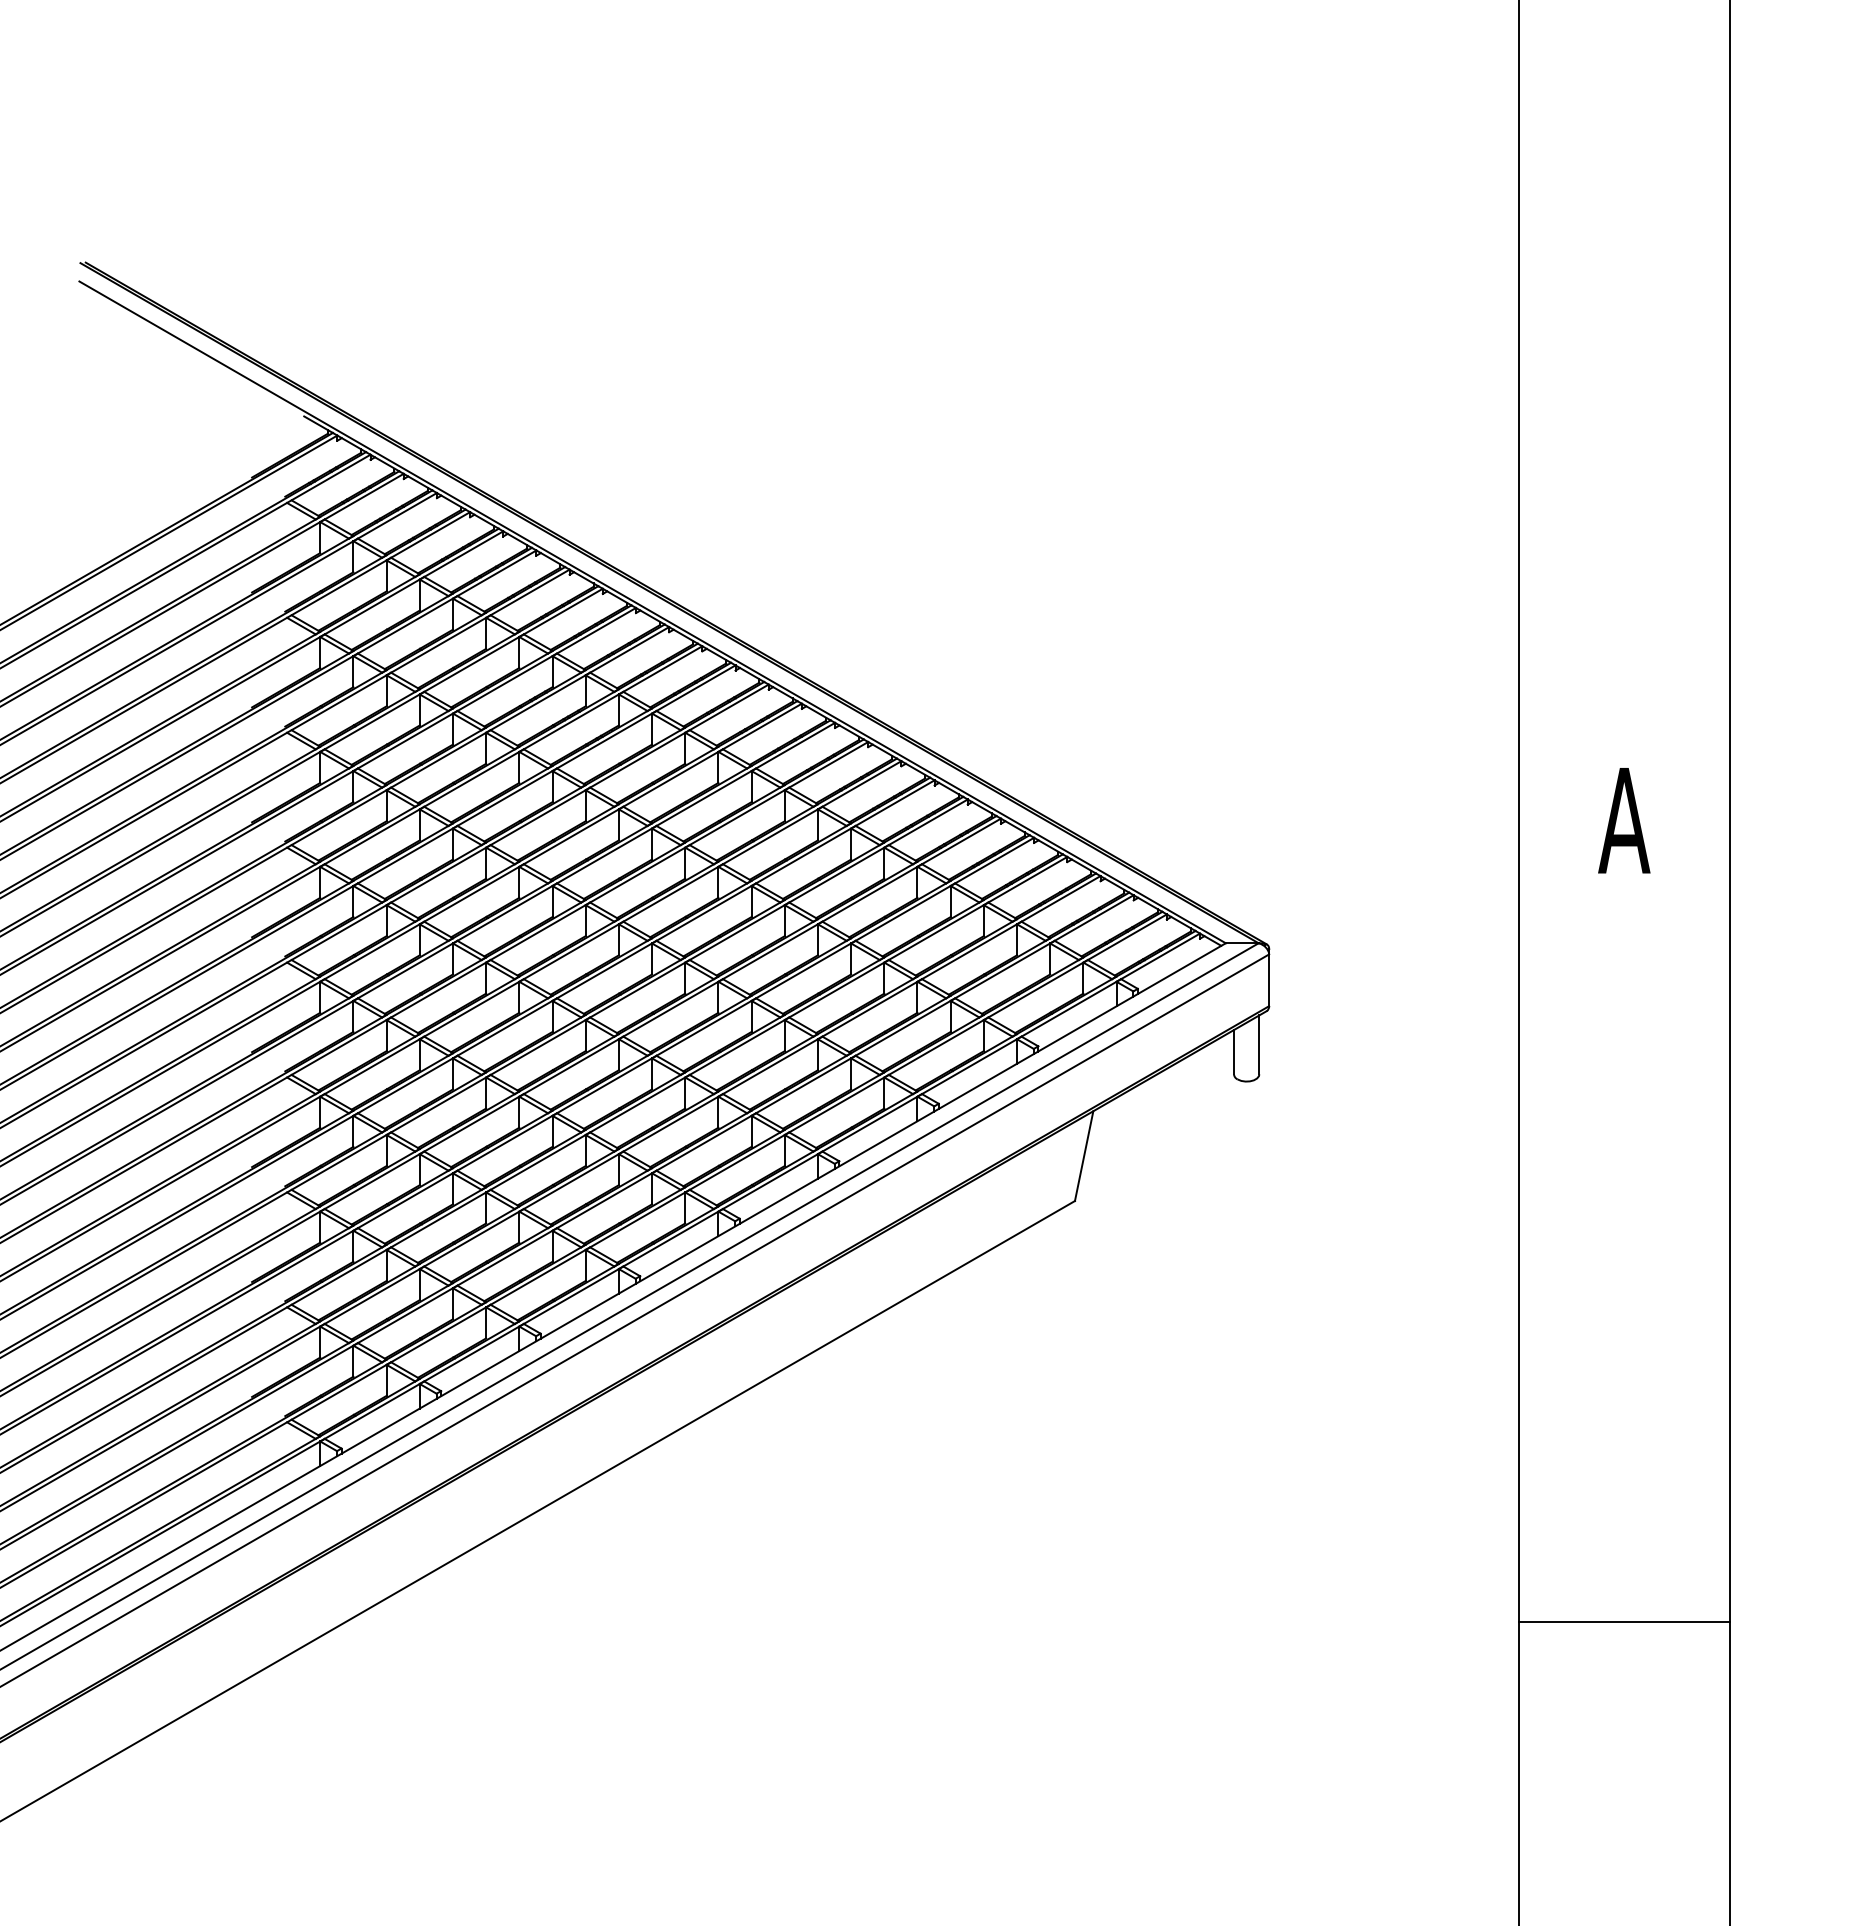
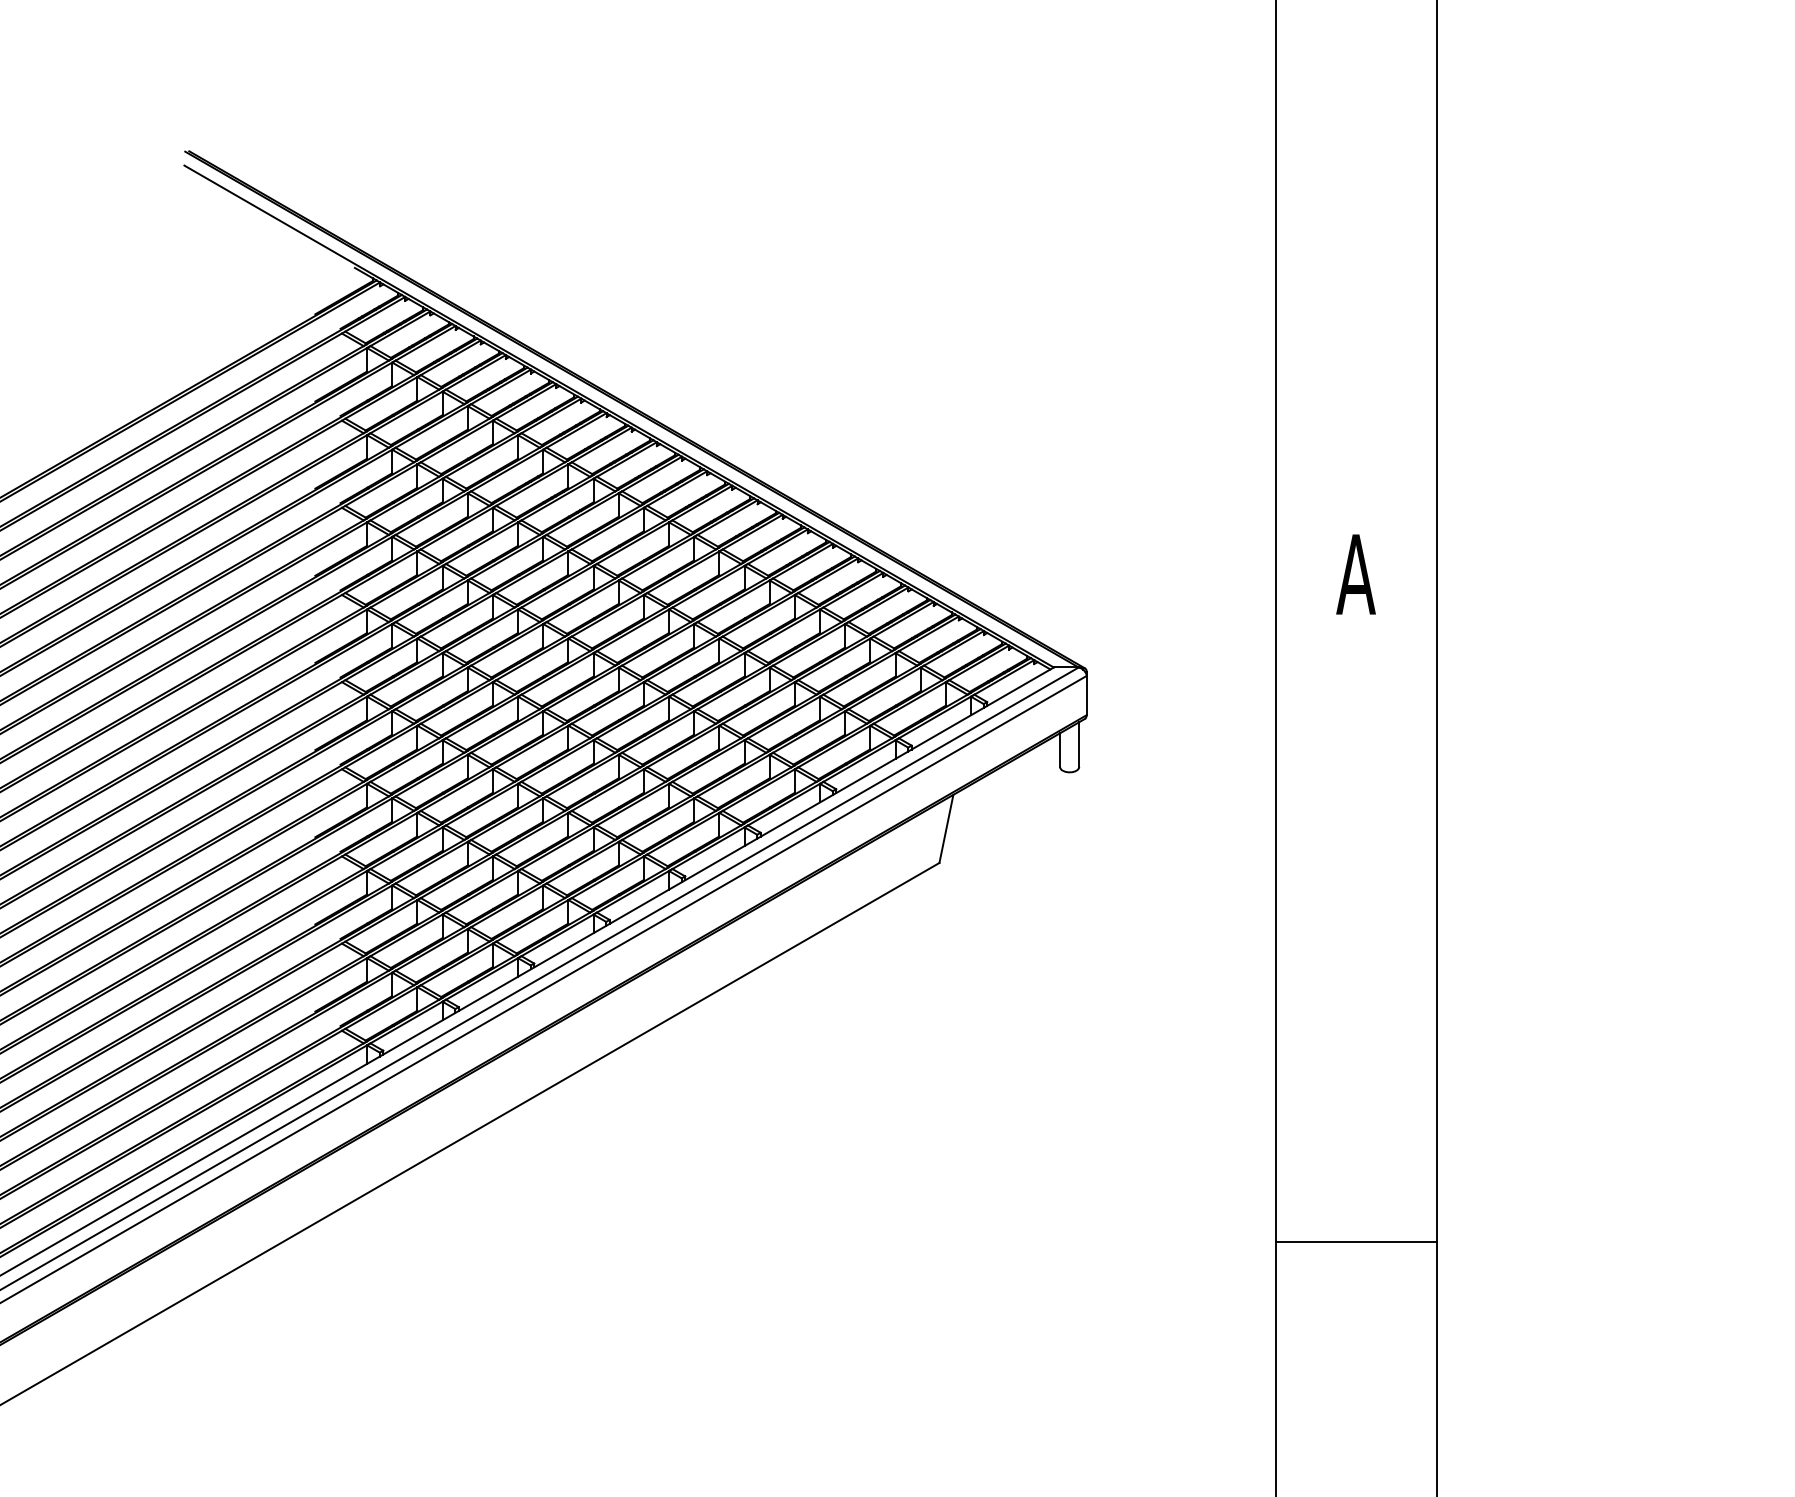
line: (1624, 1622) -> (1356, 1242), moved

